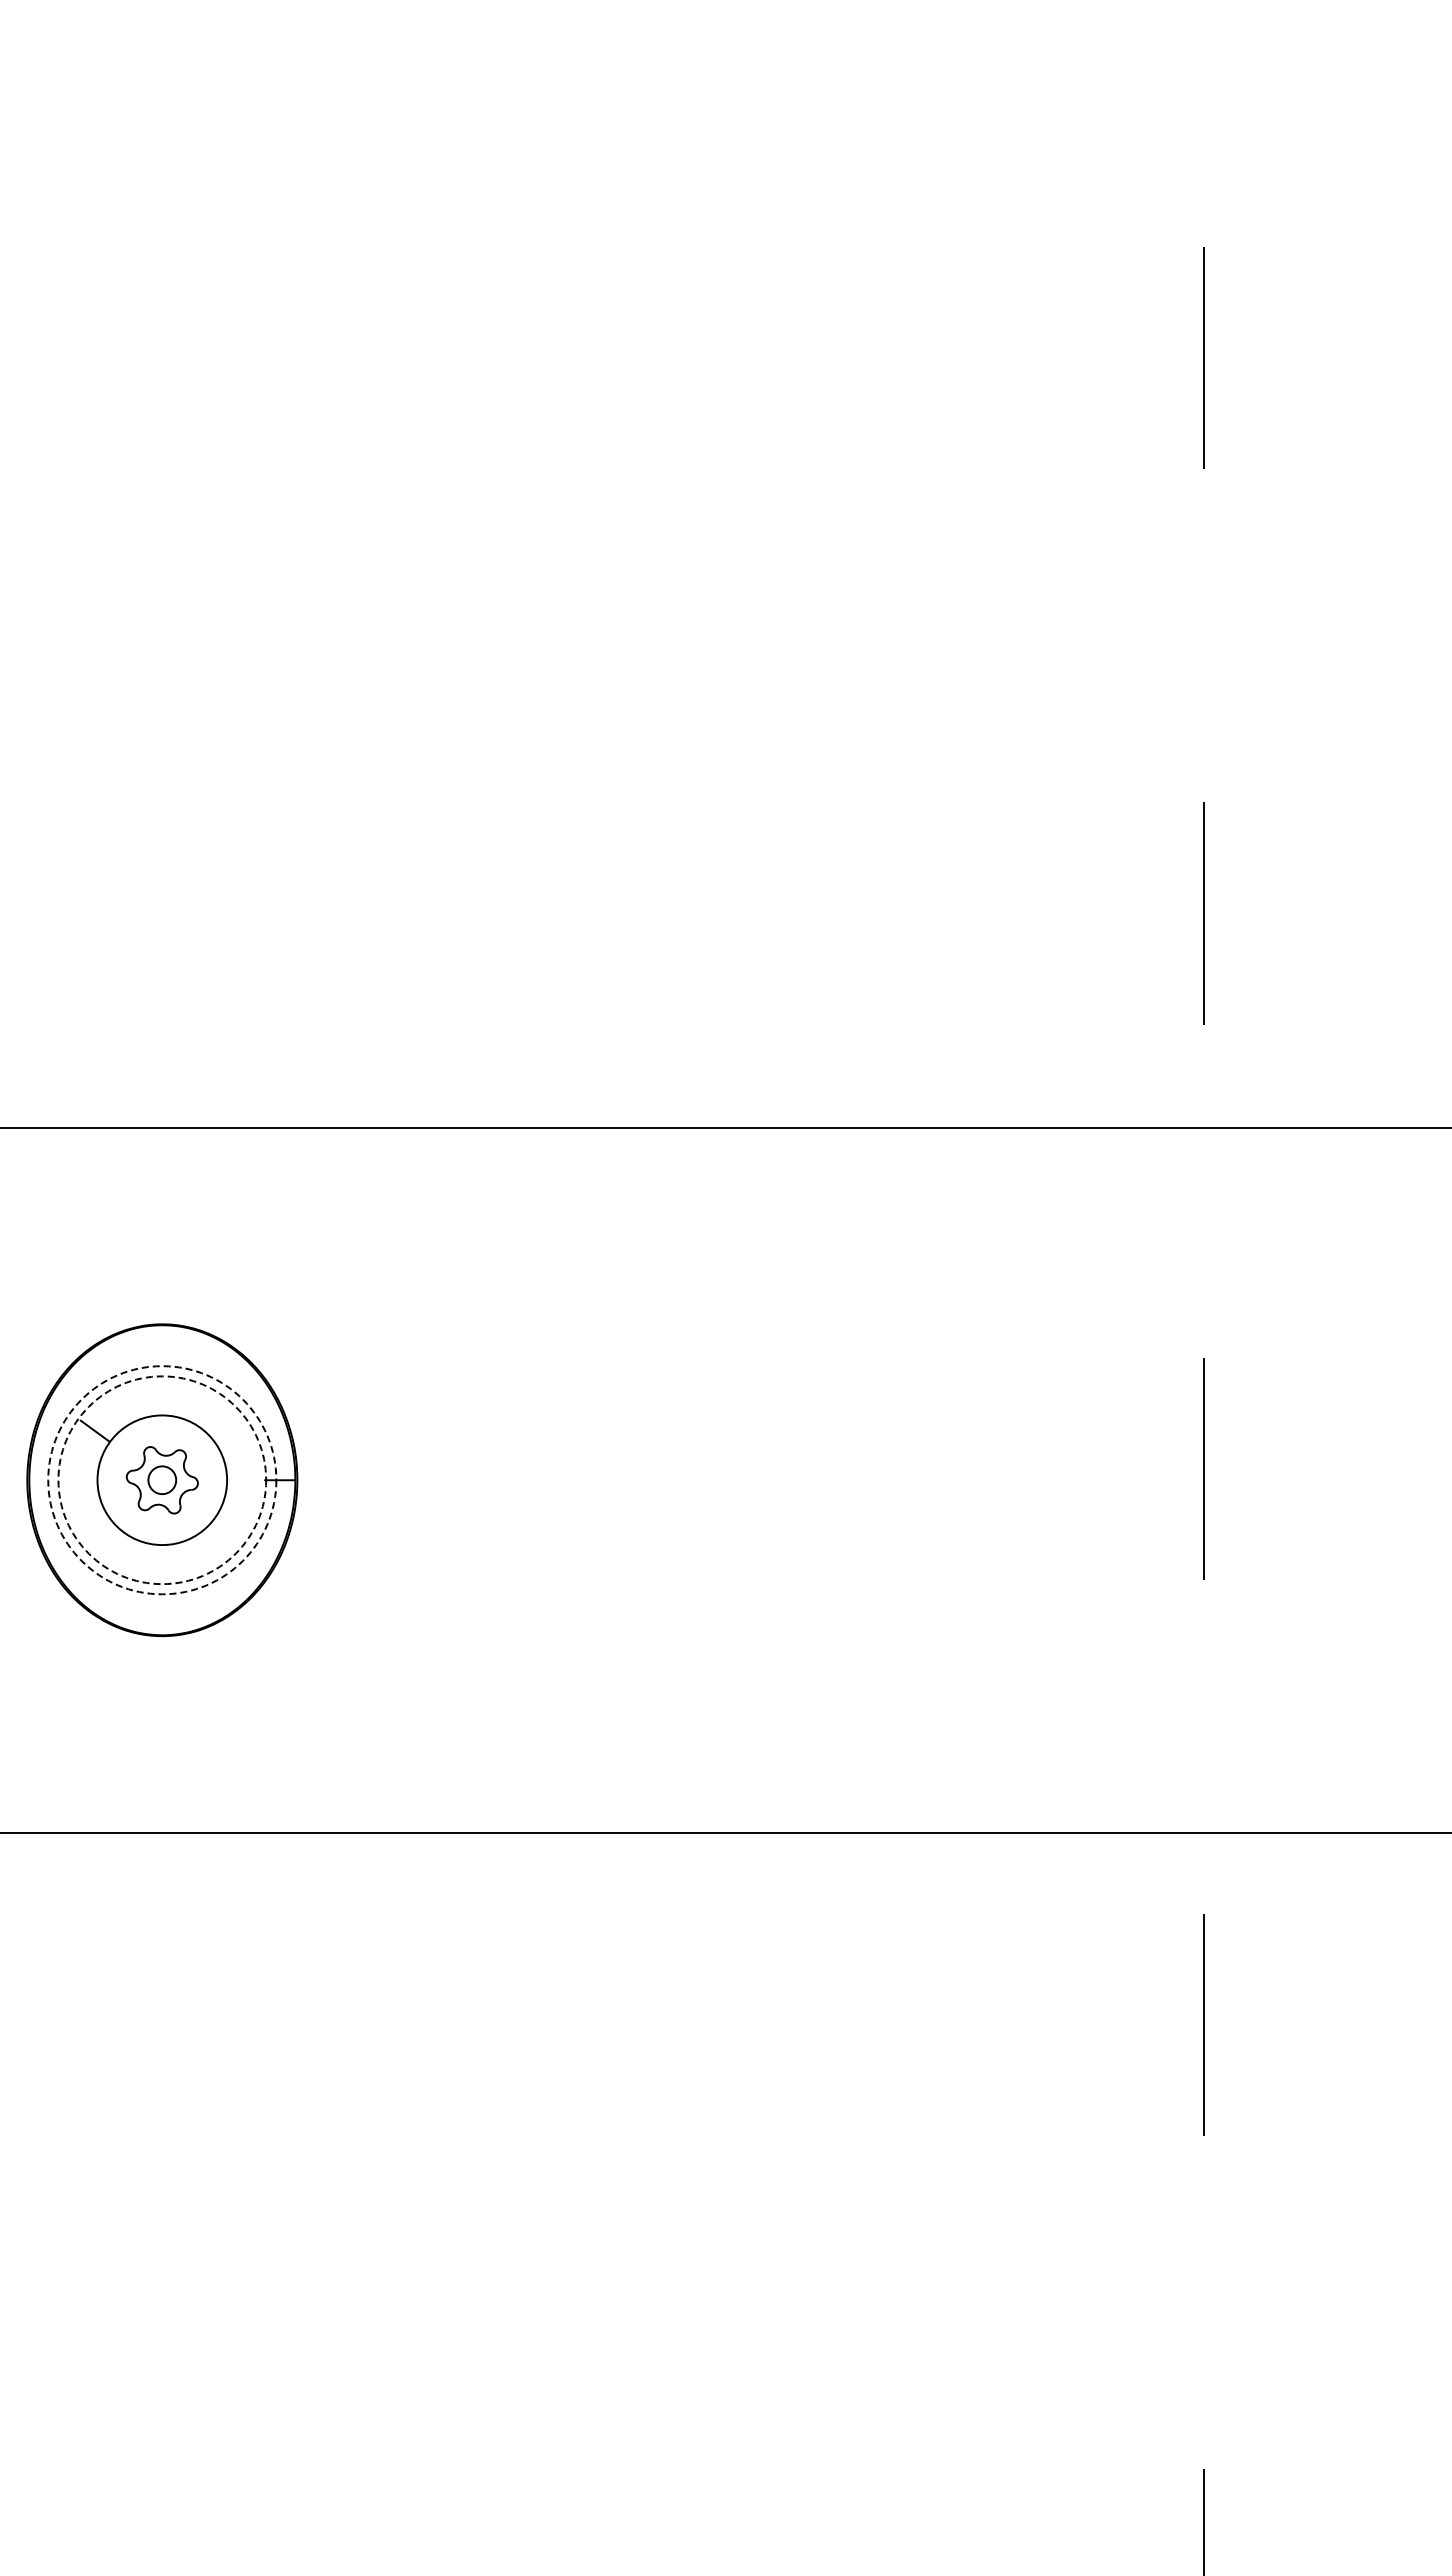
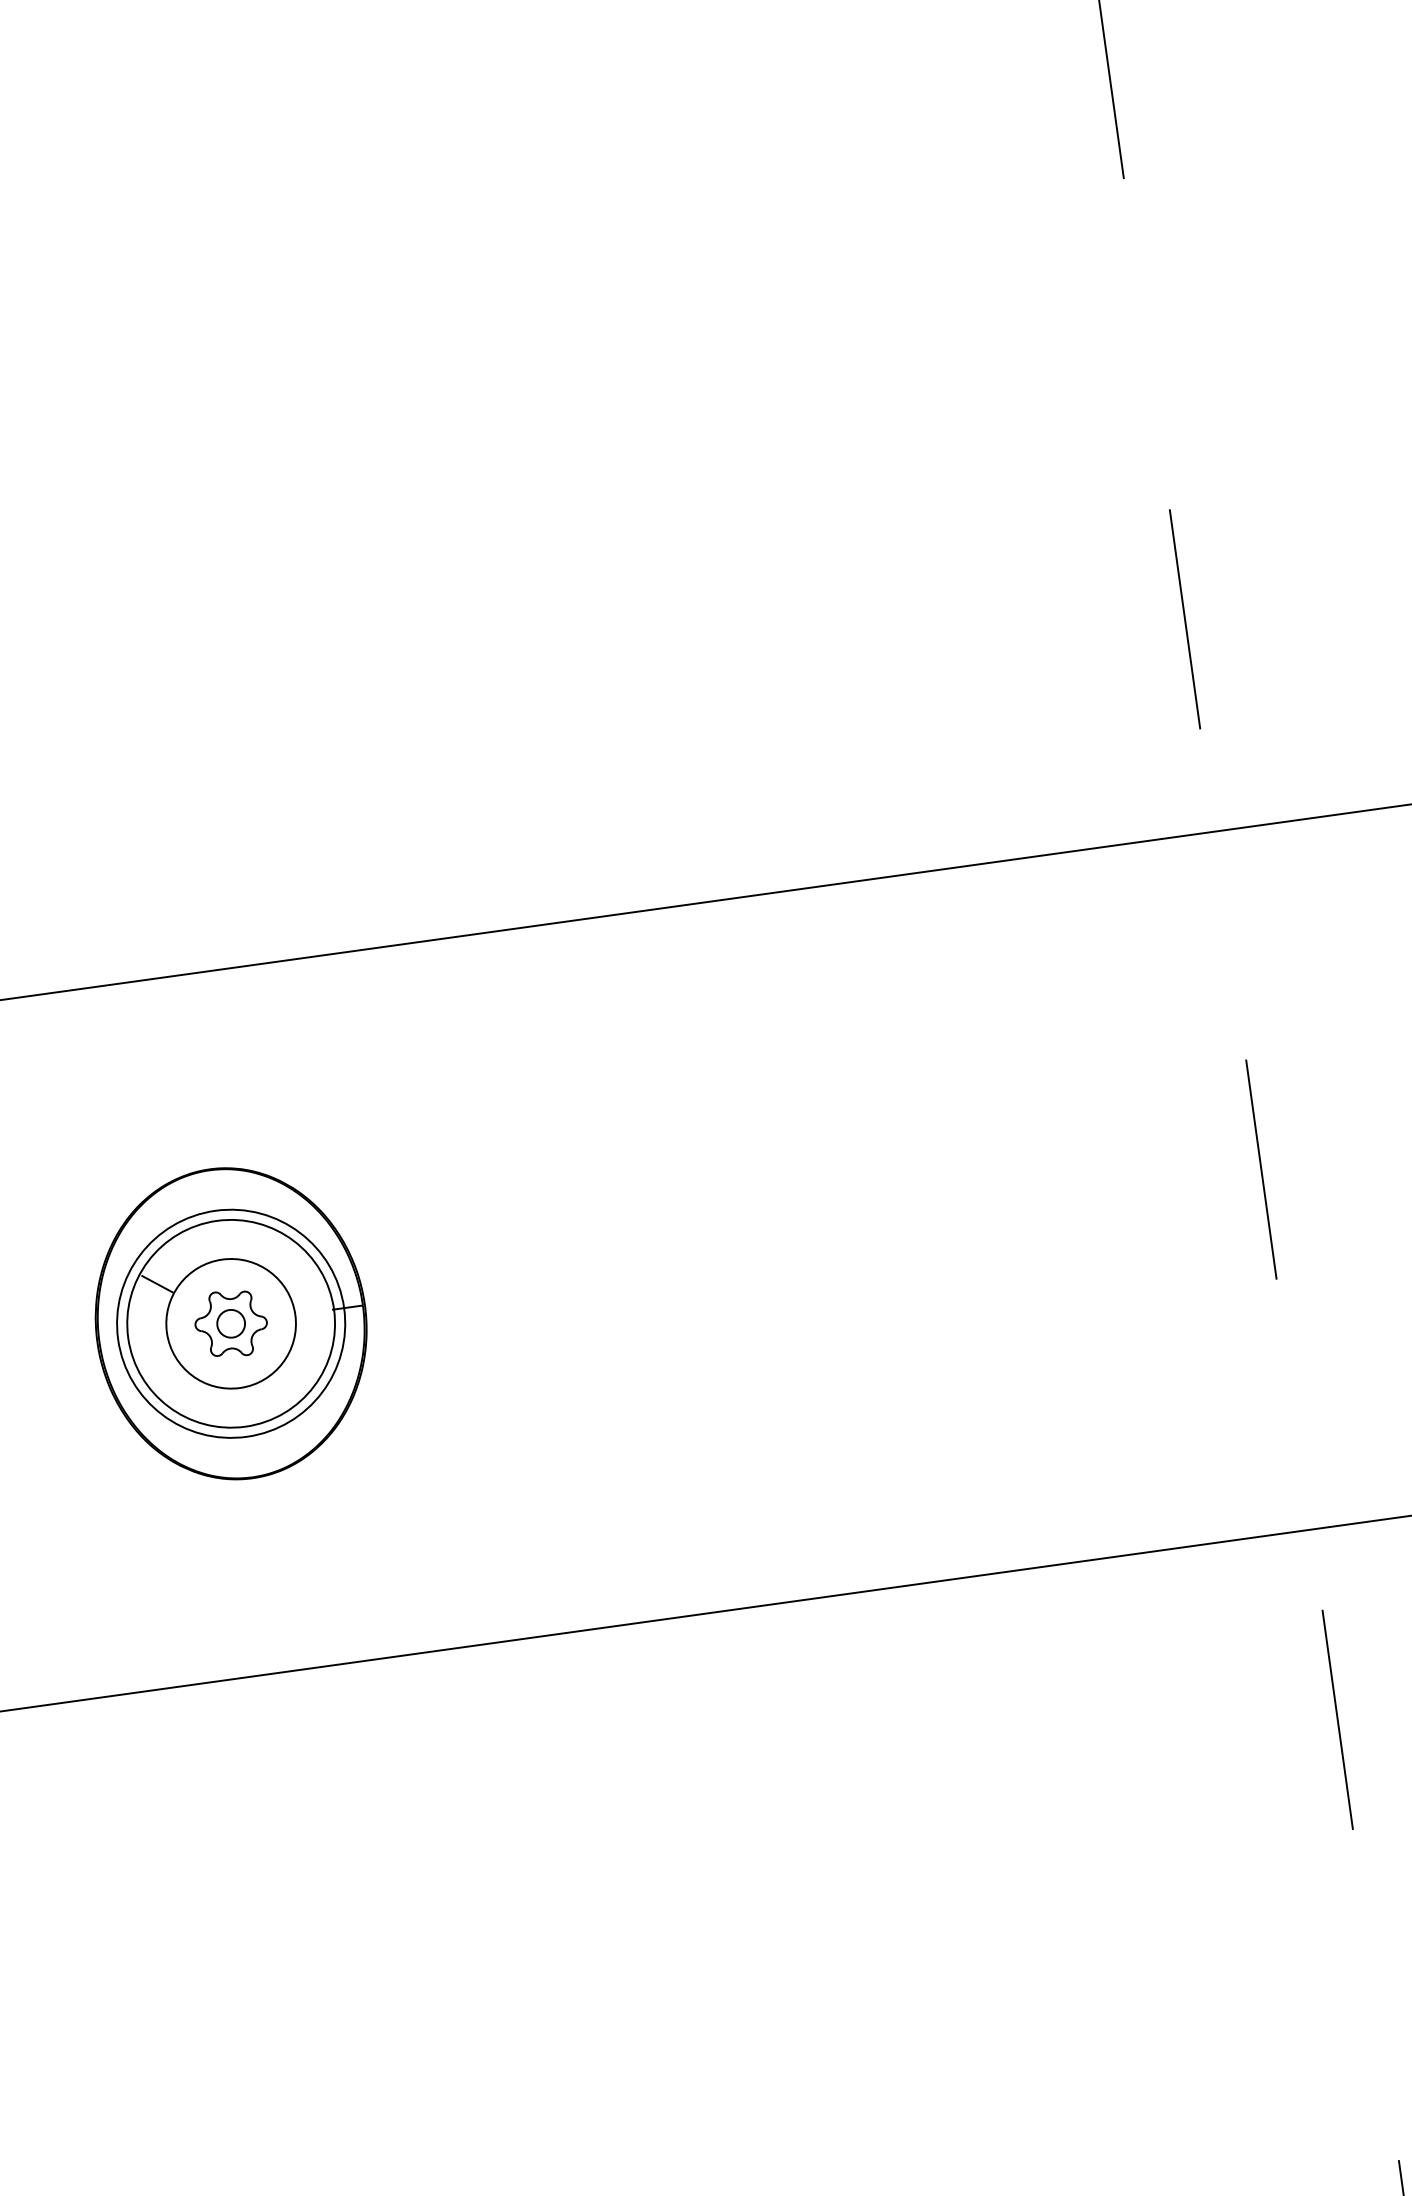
circle: (162, 1480) -> (231, 1324), dashed -> solid
circle: (162, 1480) -> (231, 1324), dashed -> solid

